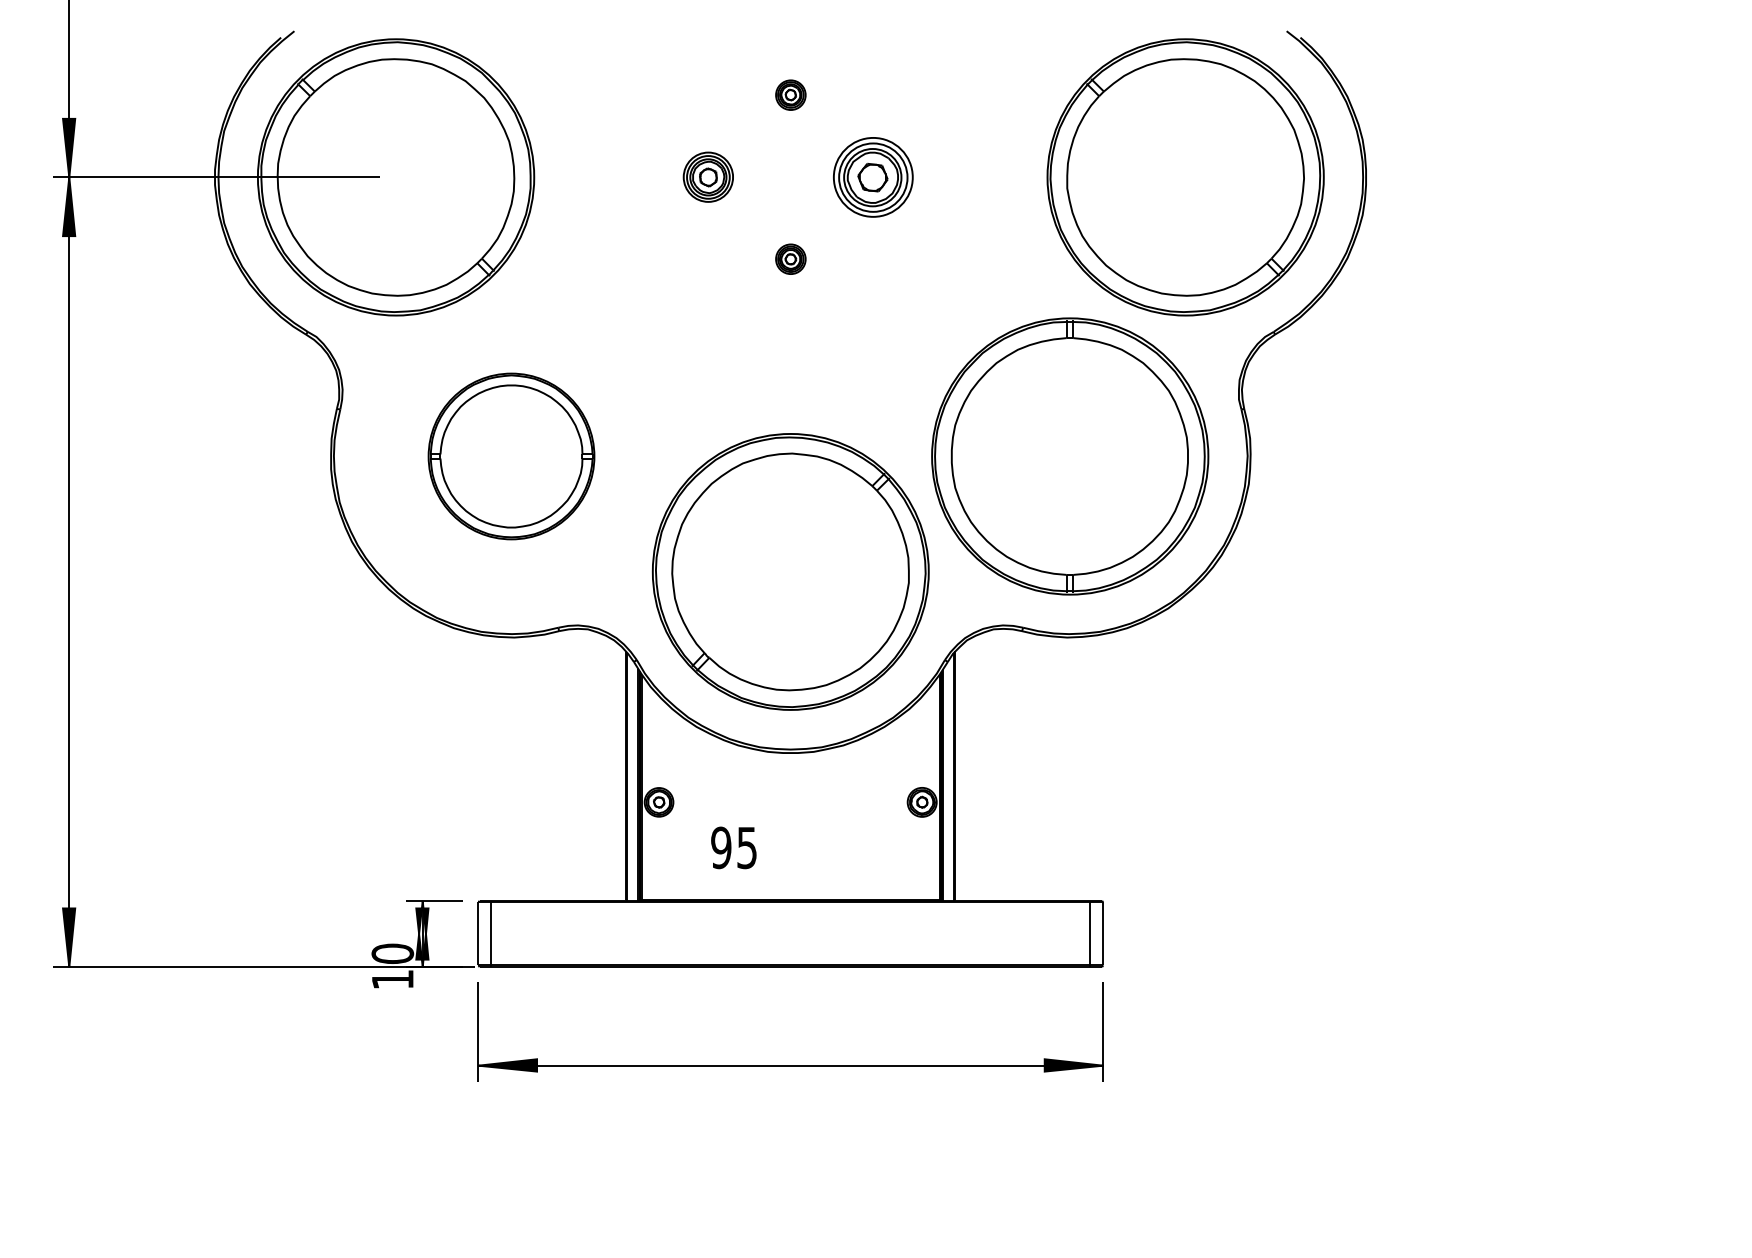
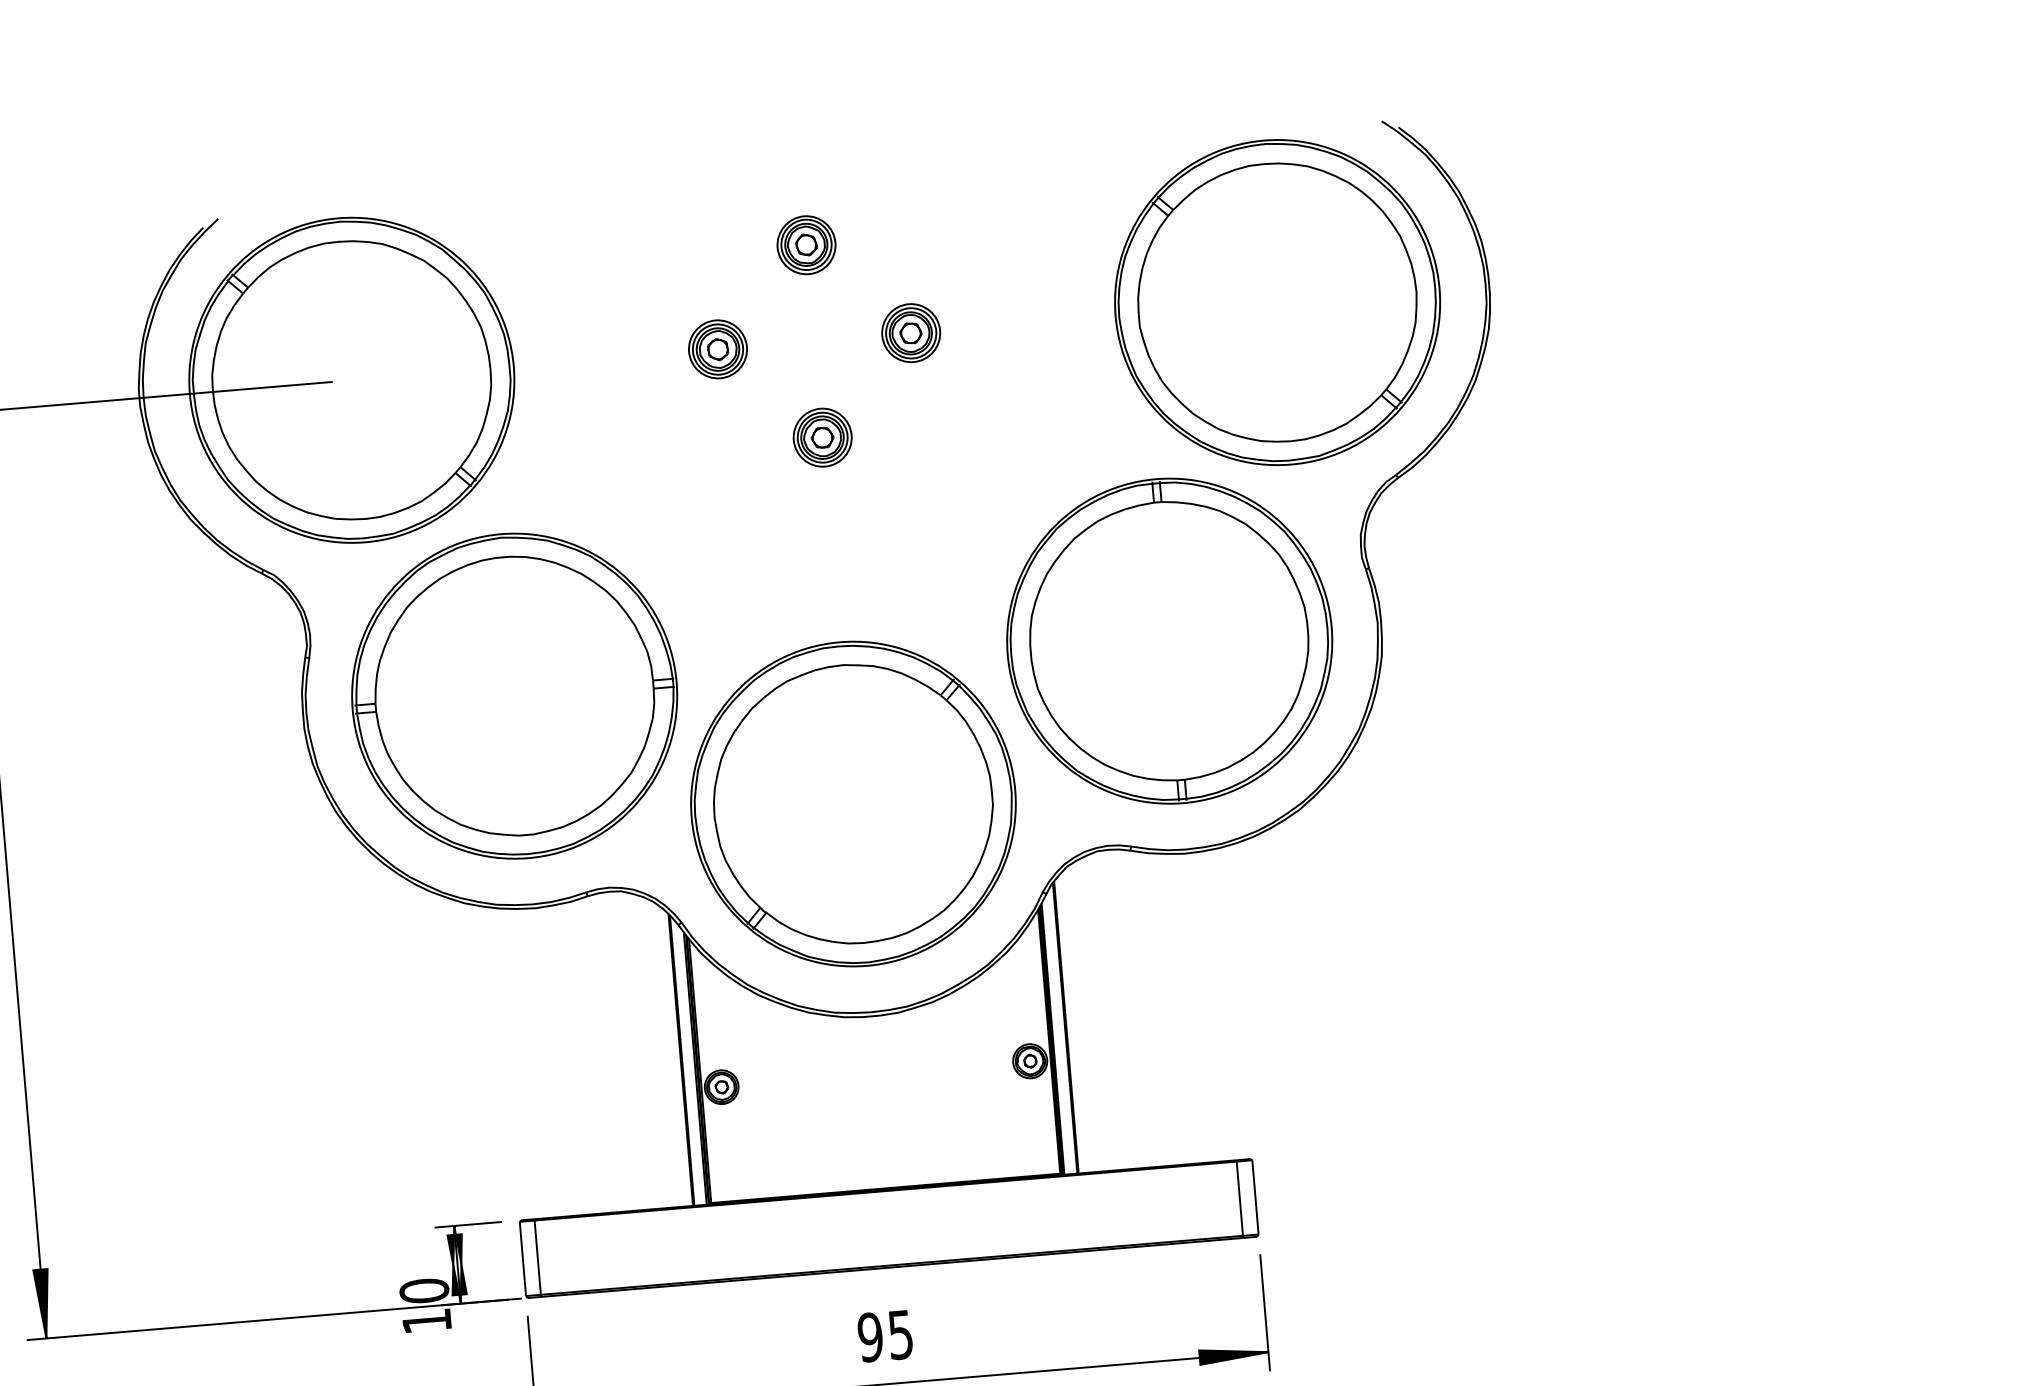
part: (790, 94) -> (806, 244), size x1.67
part: (872, 176) -> (910, 332), size x0.62
part: (790, 258) -> (822, 436), size x1.67
part: (511, 456) -> (514, 696), size x1.67
text: (733, 847) -> (884, 1335), moved

